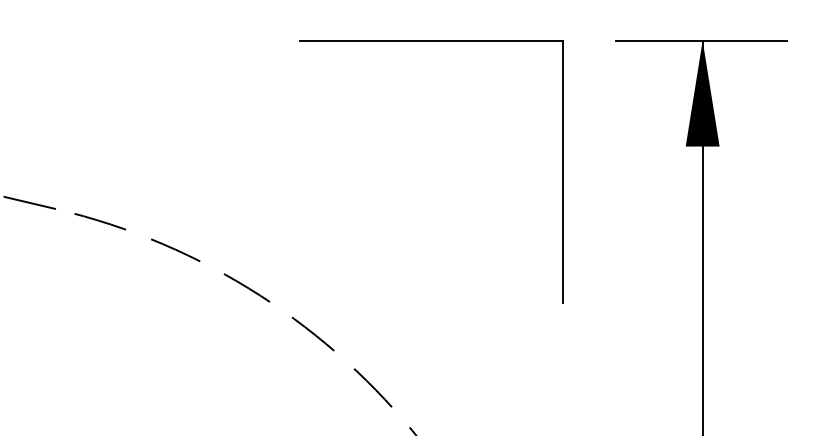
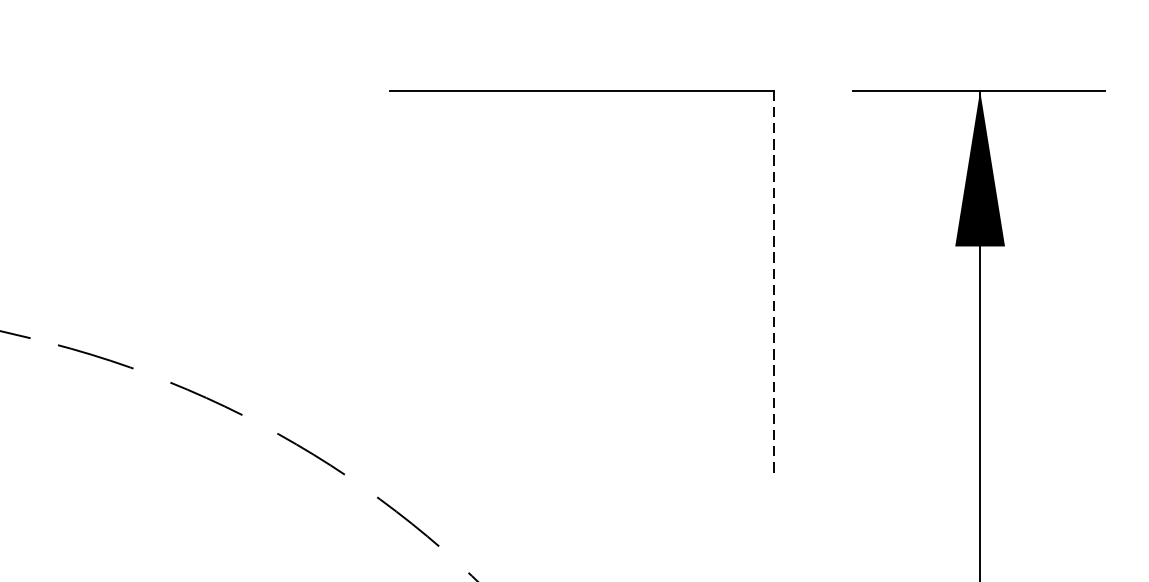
line: (562, 172) -> (774, 284), solid -> dashed

